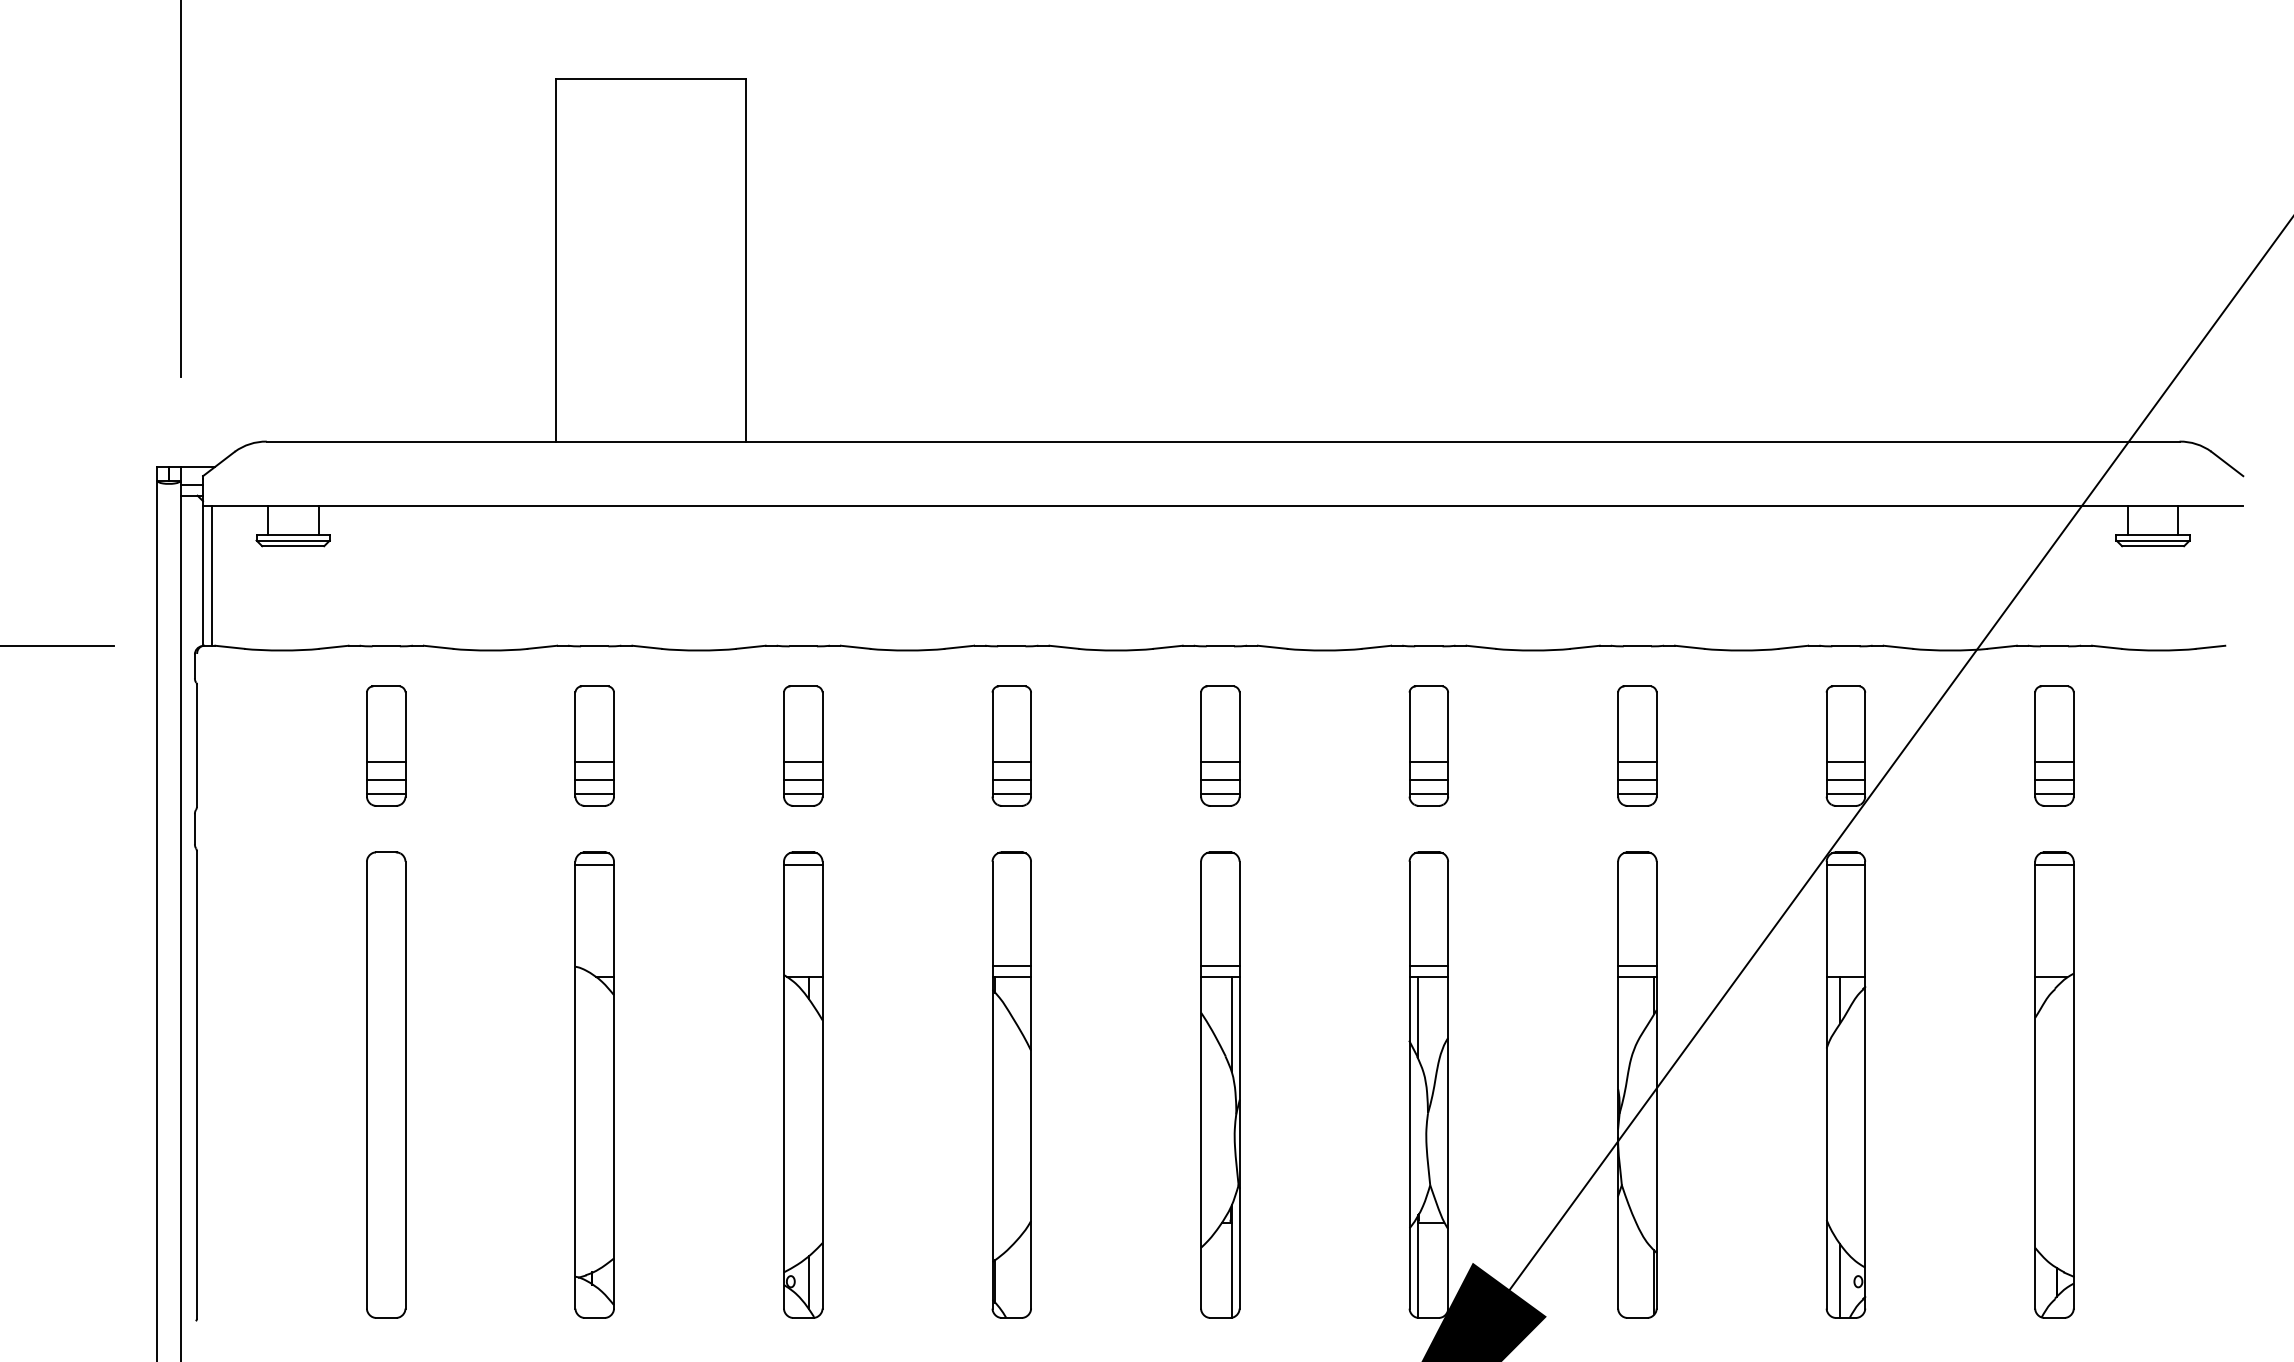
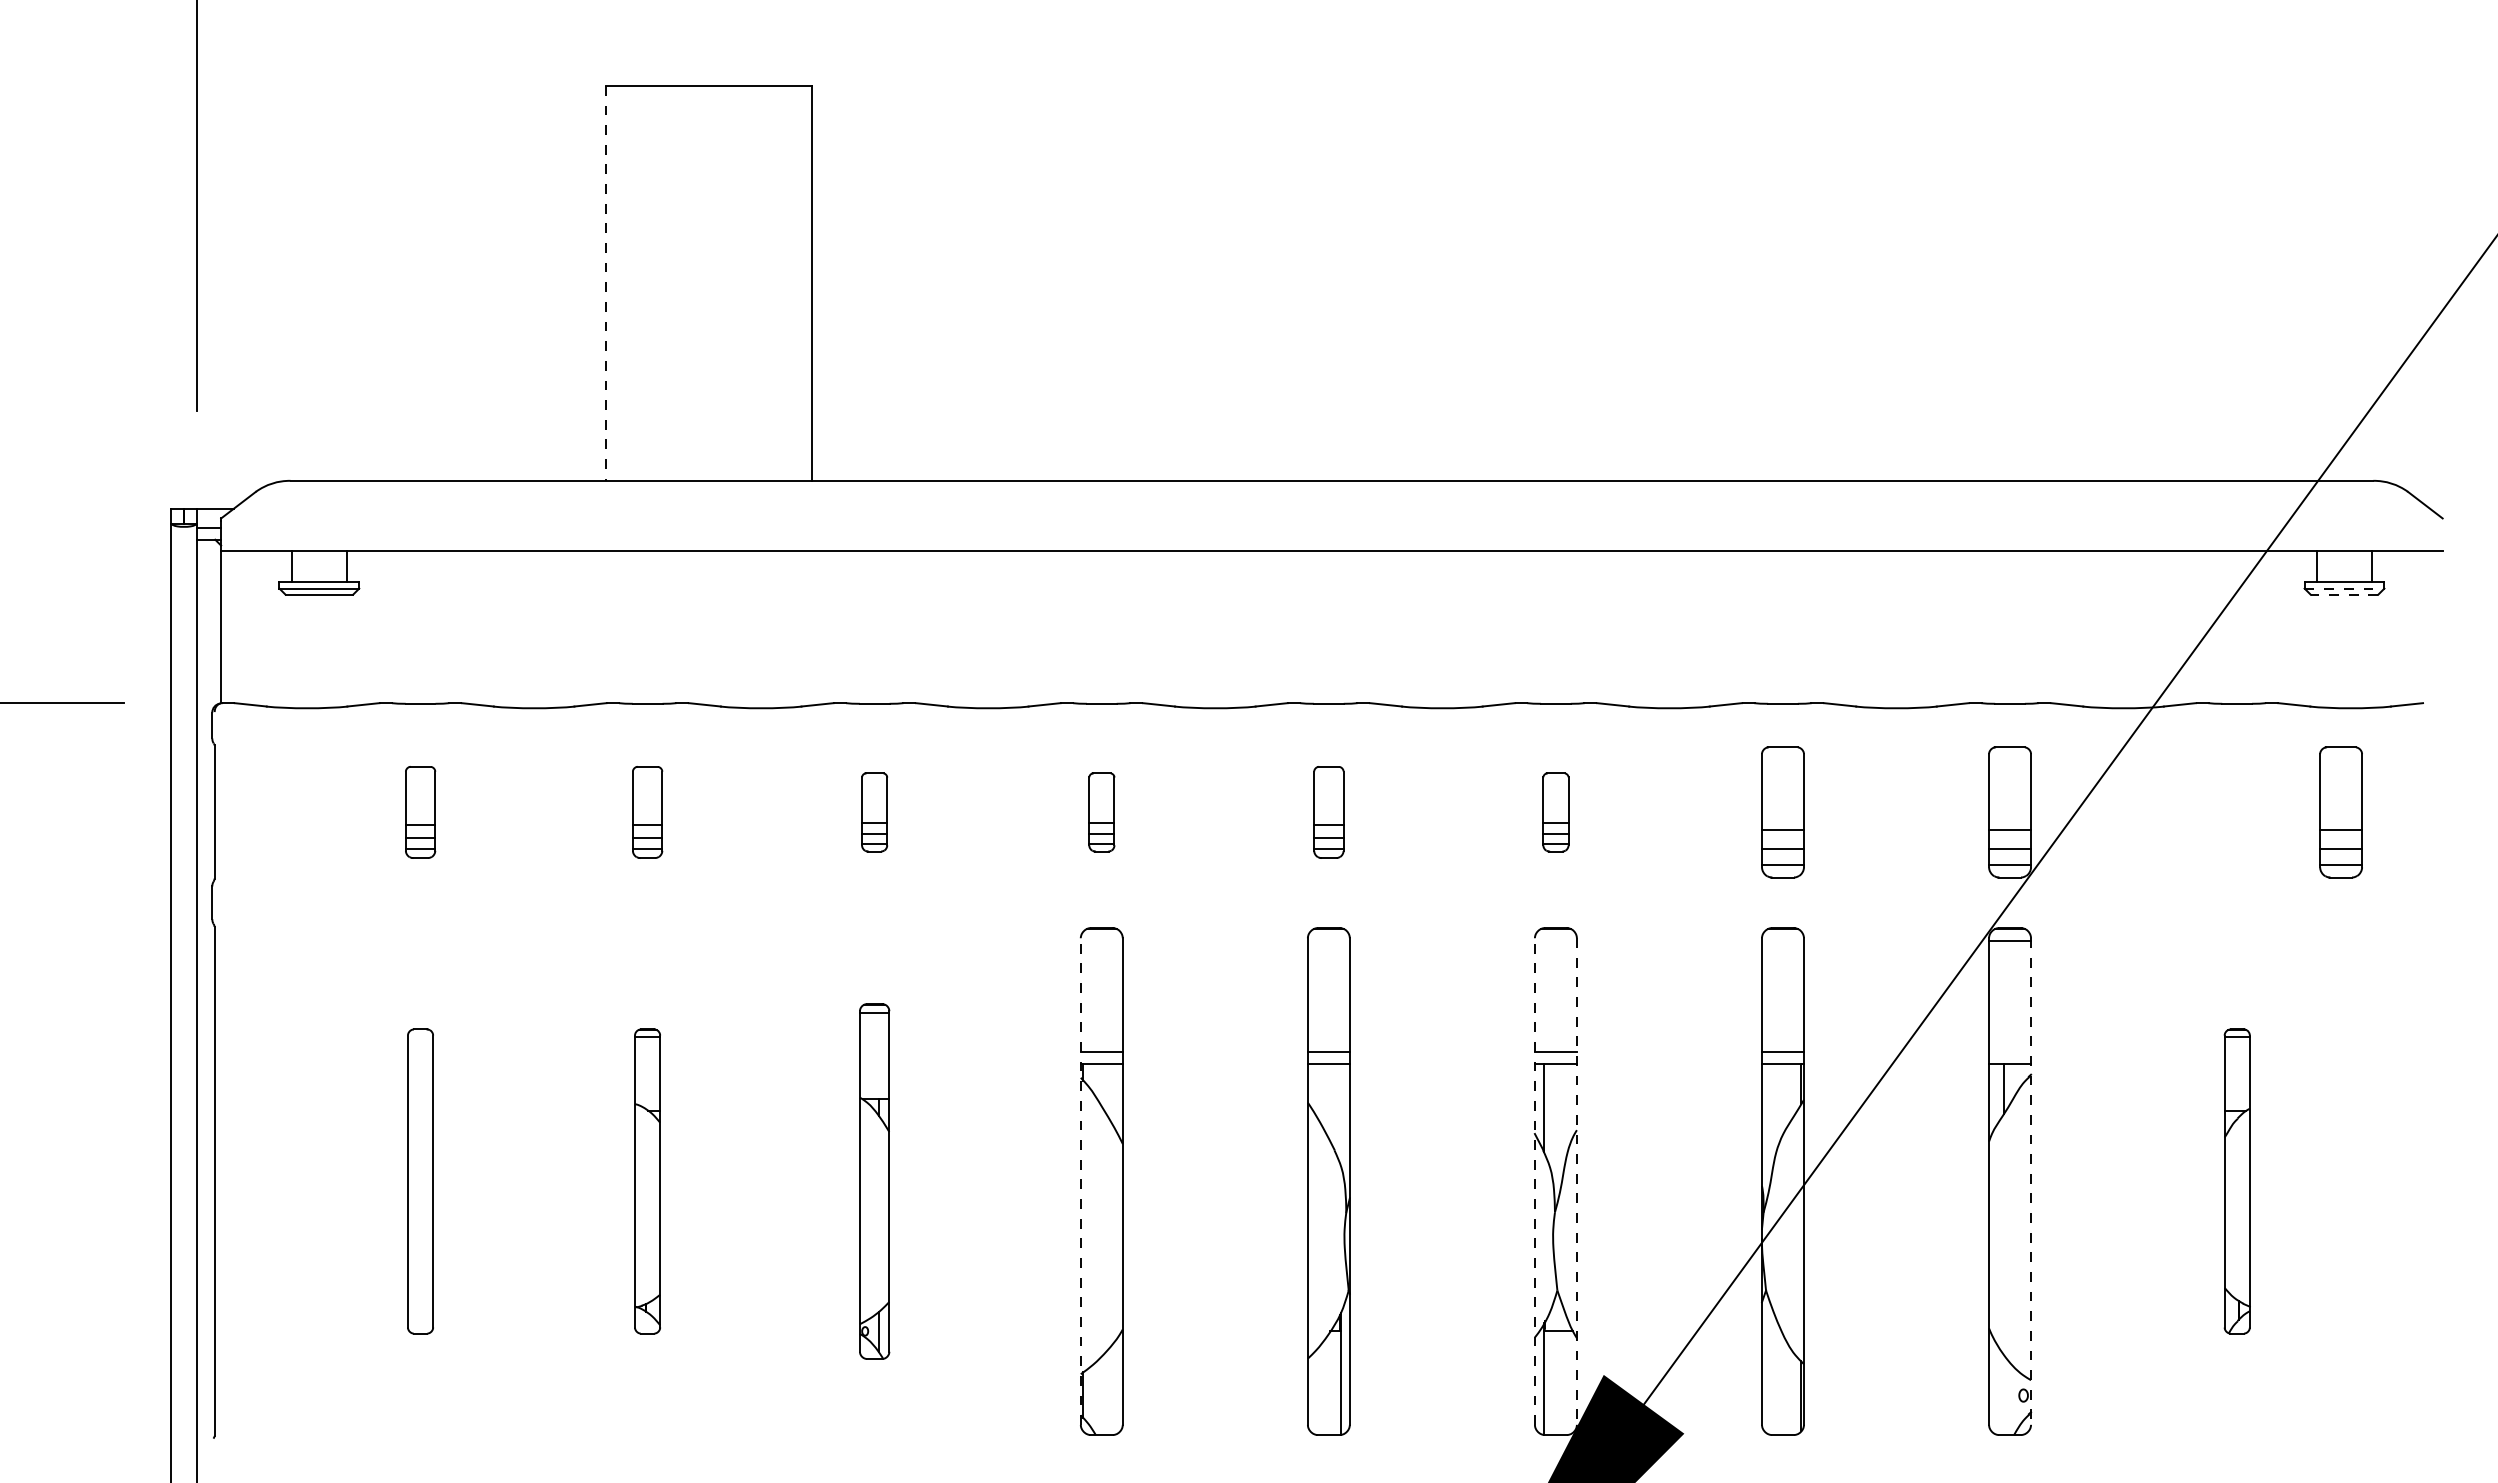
line: (556, 260) -> (605, 283), solid -> dashed
line: (2153, 540) -> (2344, 588), solid -> dashed
line: (2153, 545) -> (2344, 594), solid -> dashed
line: (211, 576) -> (230, 627), removed
part: (386, 746) -> (420, 812), size x0.7
part: (594, 746) -> (647, 812), size x0.7
part: (803, 746) -> (874, 812), size x0.6
part: (1011, 746) -> (1101, 812), size x0.6
part: (1220, 746) -> (1328, 812), size x0.7
part: (1428, 746) -> (1555, 812), size x0.6
part: (2053, 746) -> (2340, 812), moved
line: (1231, 1024) -> (1341, 1115), removed
part: (386, 1085) -> (420, 1181), size x0.6
part: (594, 1085) -> (647, 1181), size x0.6
part: (803, 1085) -> (874, 1181), size x0.7
line: (992, 1085) -> (1080, 1181), solid -> dashed
line: (1409, 1085) -> (1534, 1181), solid -> dashed
part: (2054, 1085) -> (2237, 1181), size x0.6
line: (1447, 1086) -> (1576, 1182), solid -> dashed
line: (1865, 1086) -> (2031, 1182), solid -> dashed
line: (1839, 1281) -> (2003, 1395), removed

